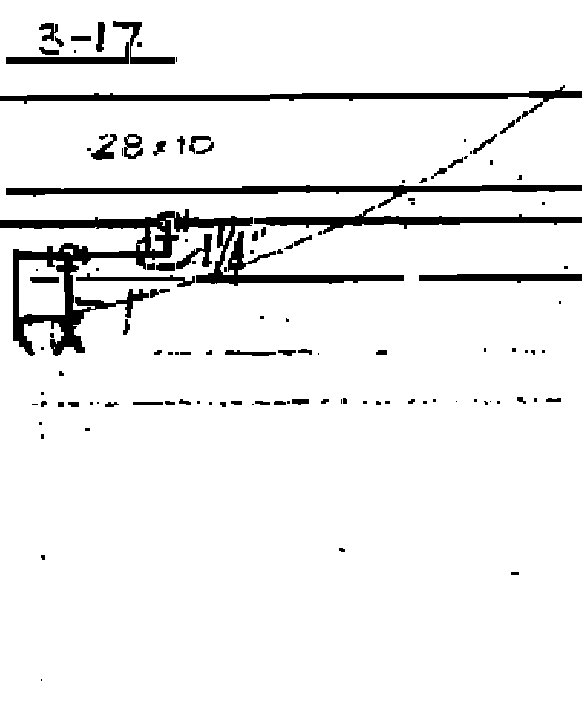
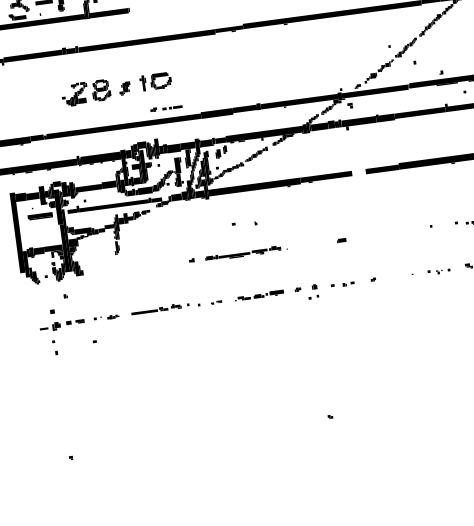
part: (172, 352) -> (166, 108), moved
part: (39, 399) -> (49, 321), size x1.6
part: (429, 401) -> (313, 297), moved
part: (230, 403) -> (216, 302), size x0.6

